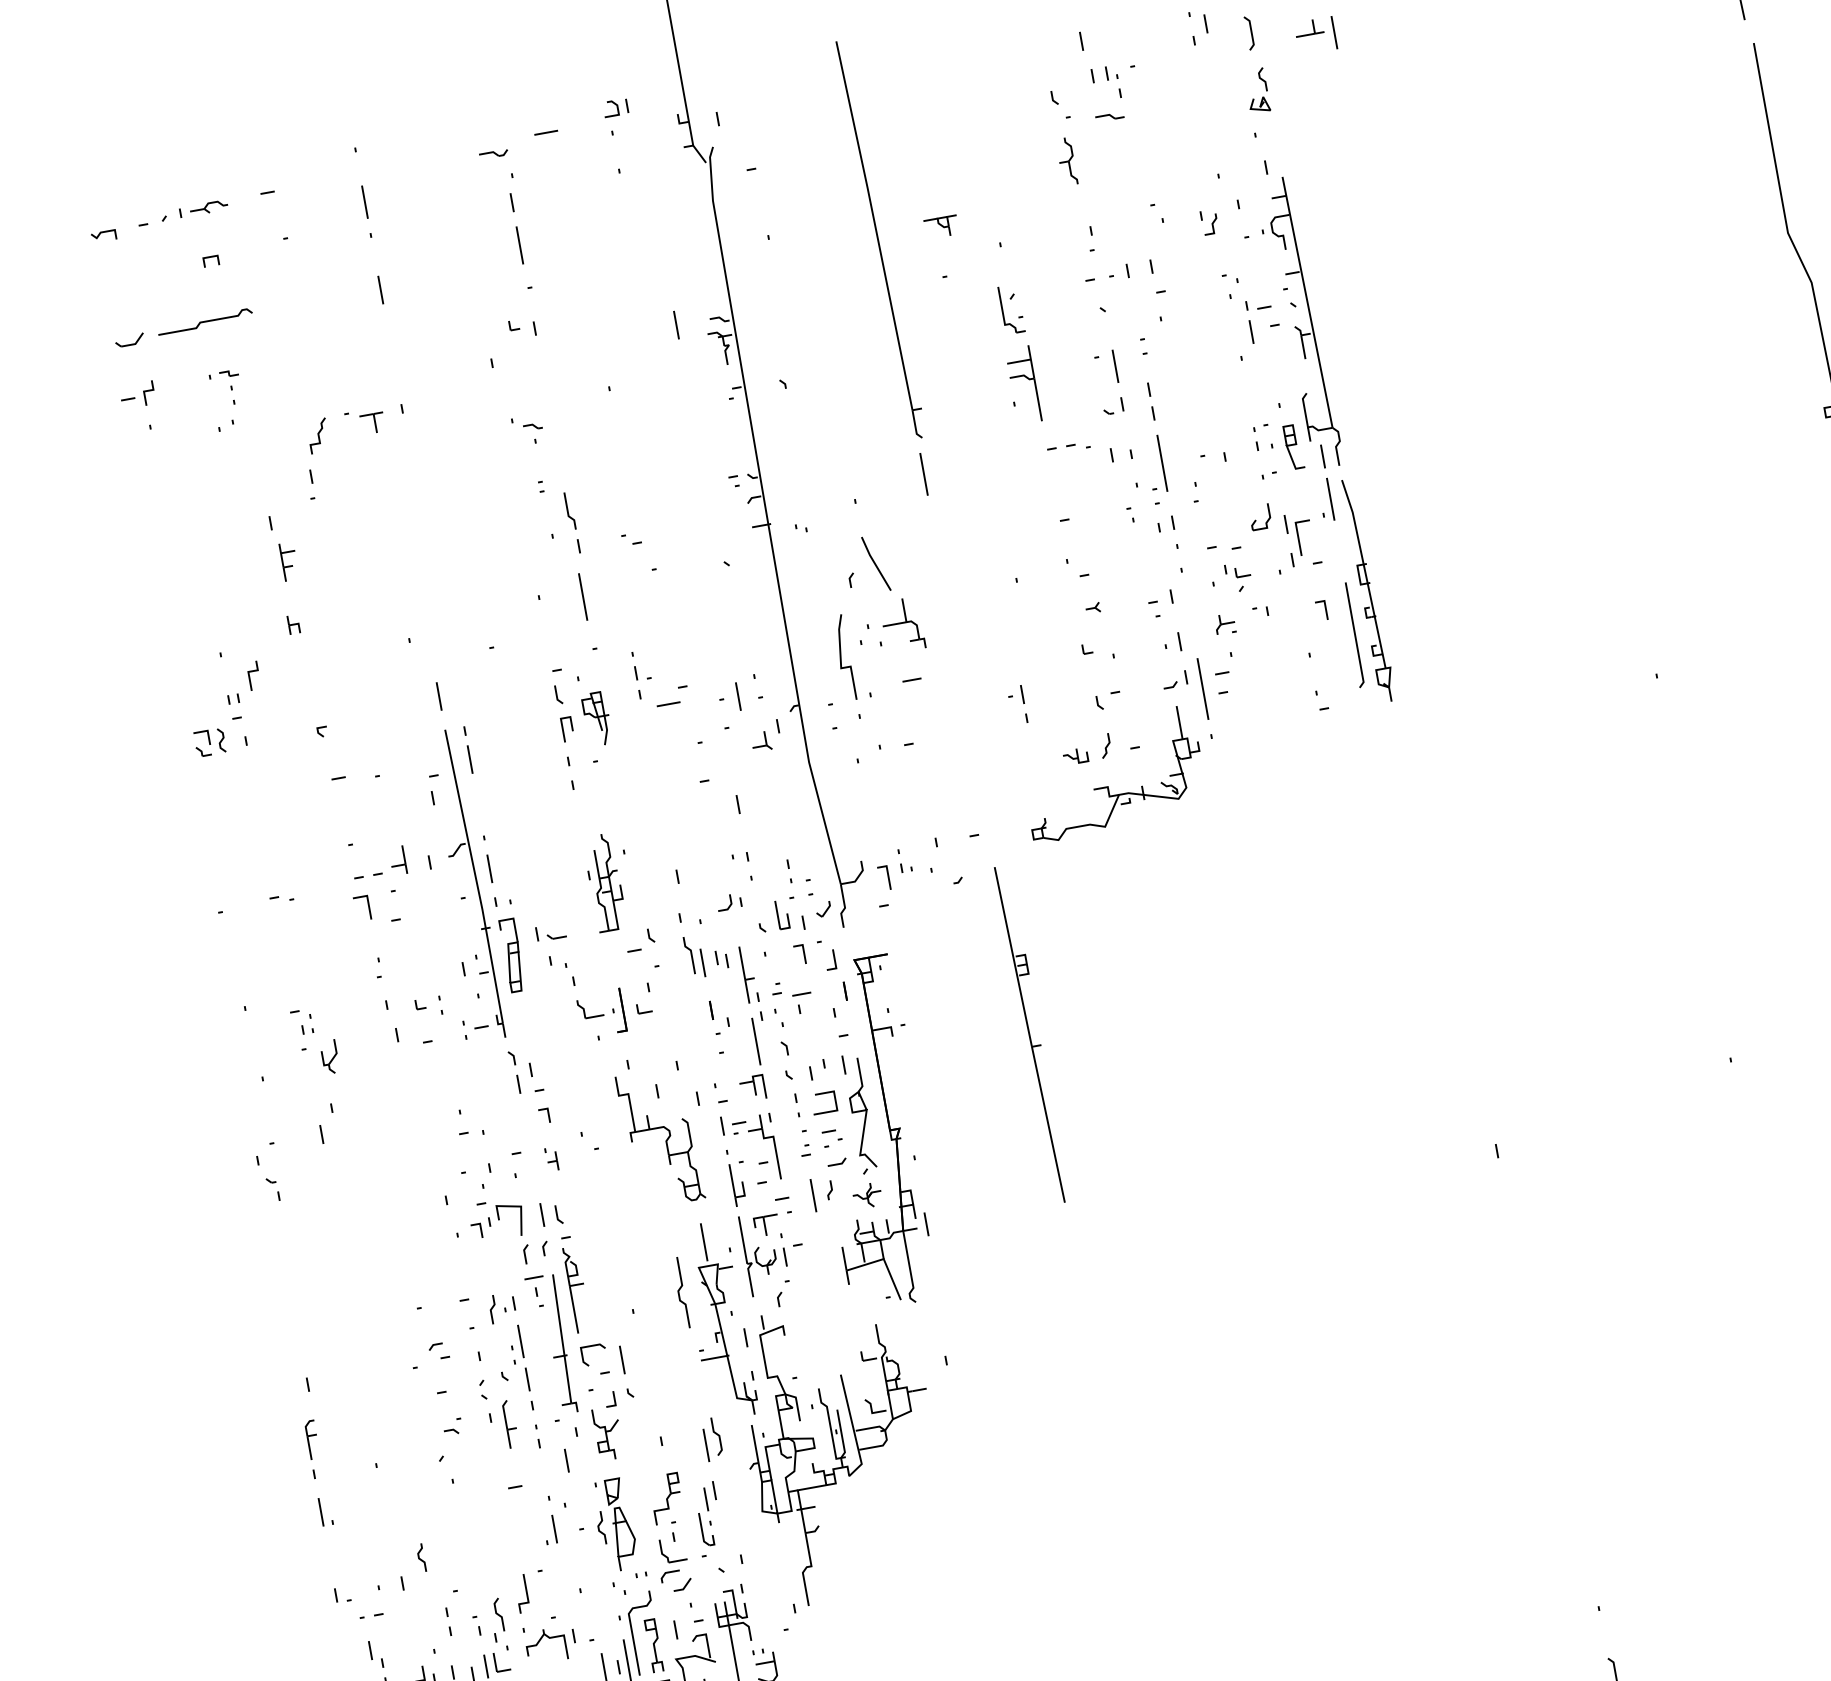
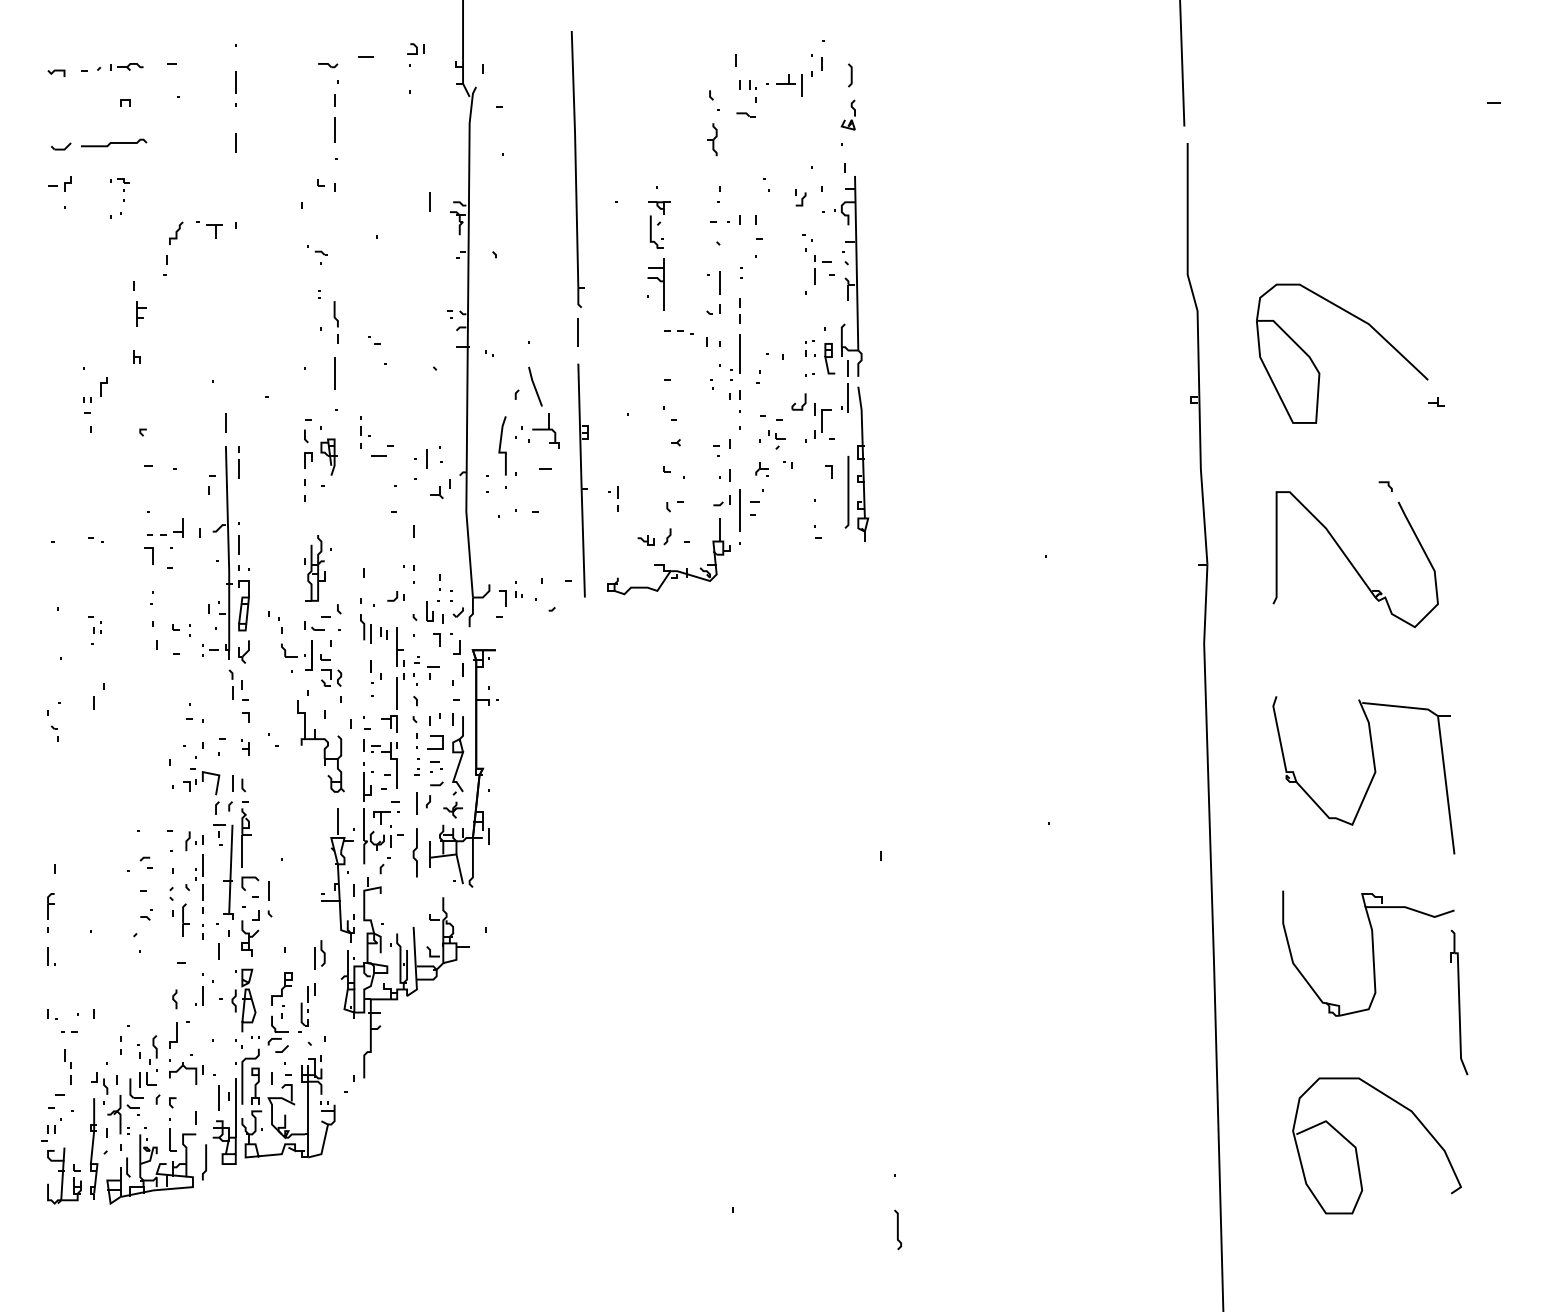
part: (1316, 36) -> (789, 85), moved
part: (942, 225) -> (659, 207), moved
part: (209, 741) -> (331, 677), moved
part: (550, 931) -> (314, 625), moved
part: (1031, 1034) -> (582, 480), moved
part: (329, 1056) -> (243, 651), moved
curve: (679, 1292) -> (414, 852), moved
curve: (420, 1558) -> (174, 999), moved

